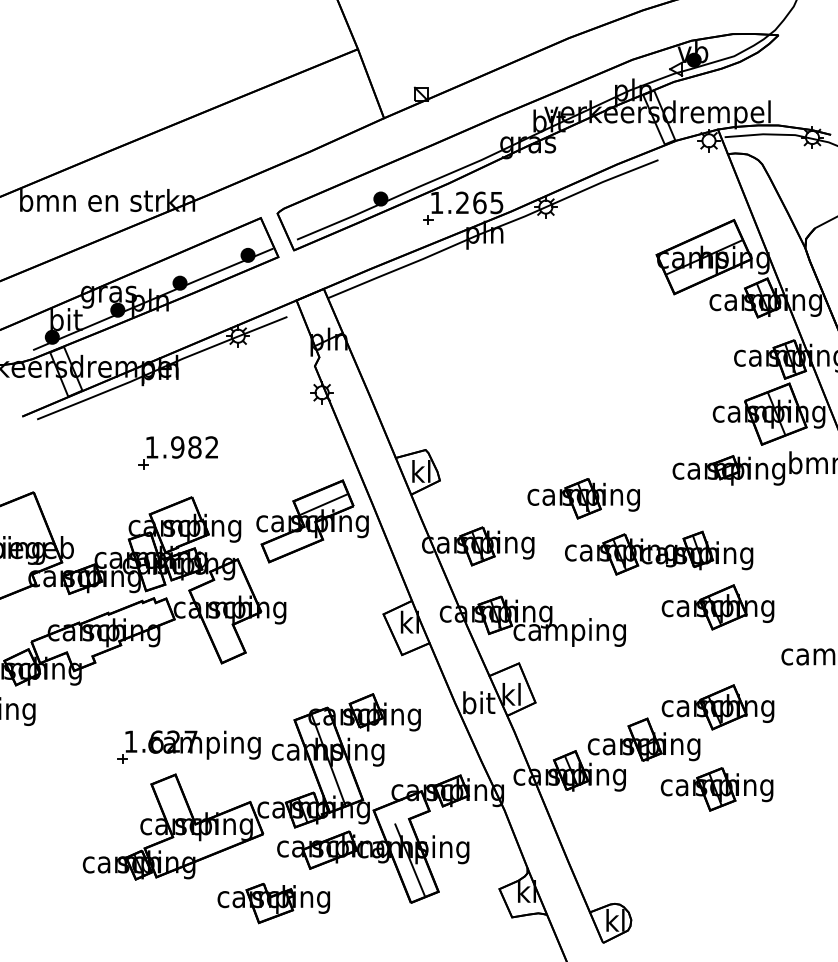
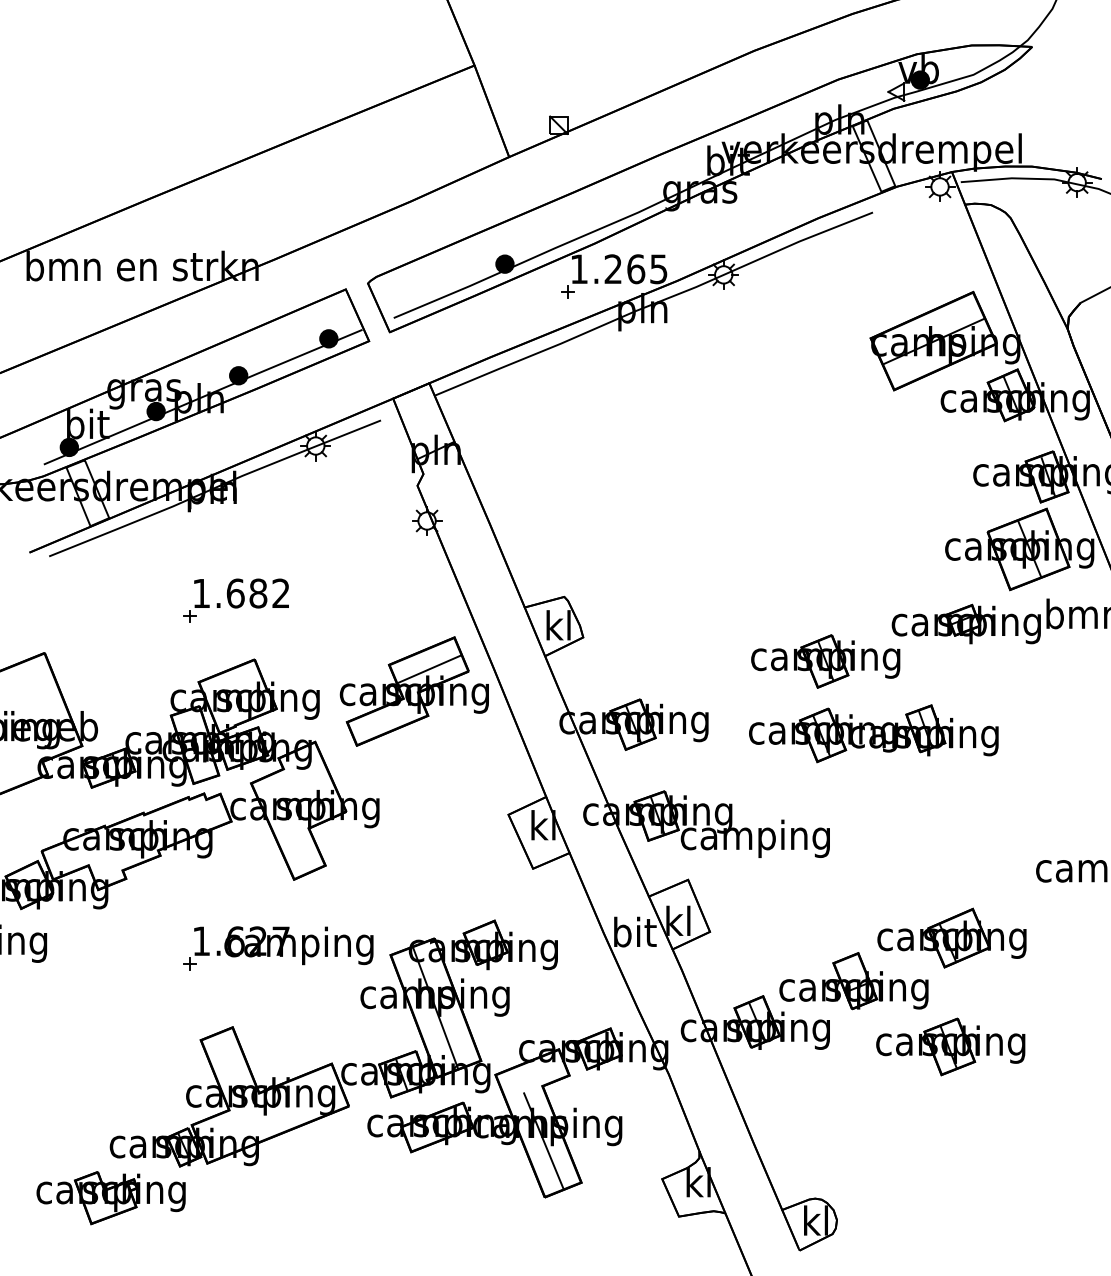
text: (177, 447) -> (235, 593), 1.982 -> 1.682
part: (583, 498) -> (825, 661), moved
part: (717, 607) -> (951, 805), removed
part: (188, 746) -> (277, 947), moved
part: (273, 903) -> (110, 1198), moved

